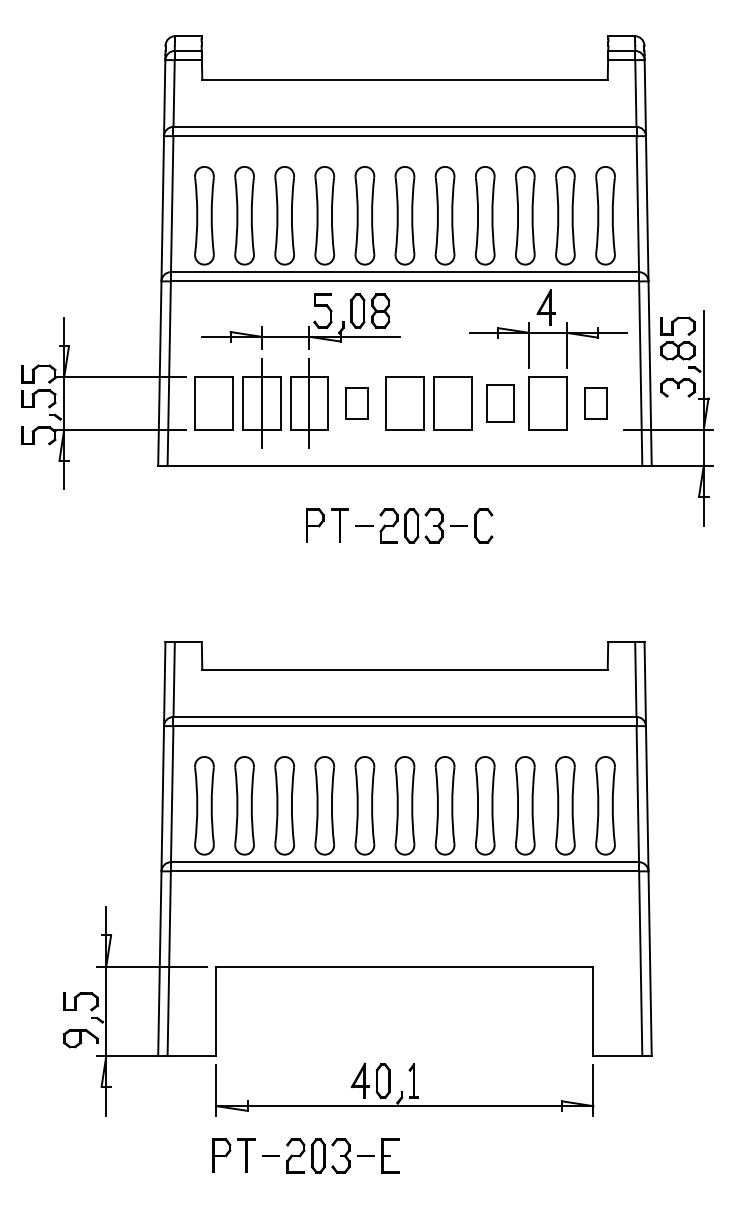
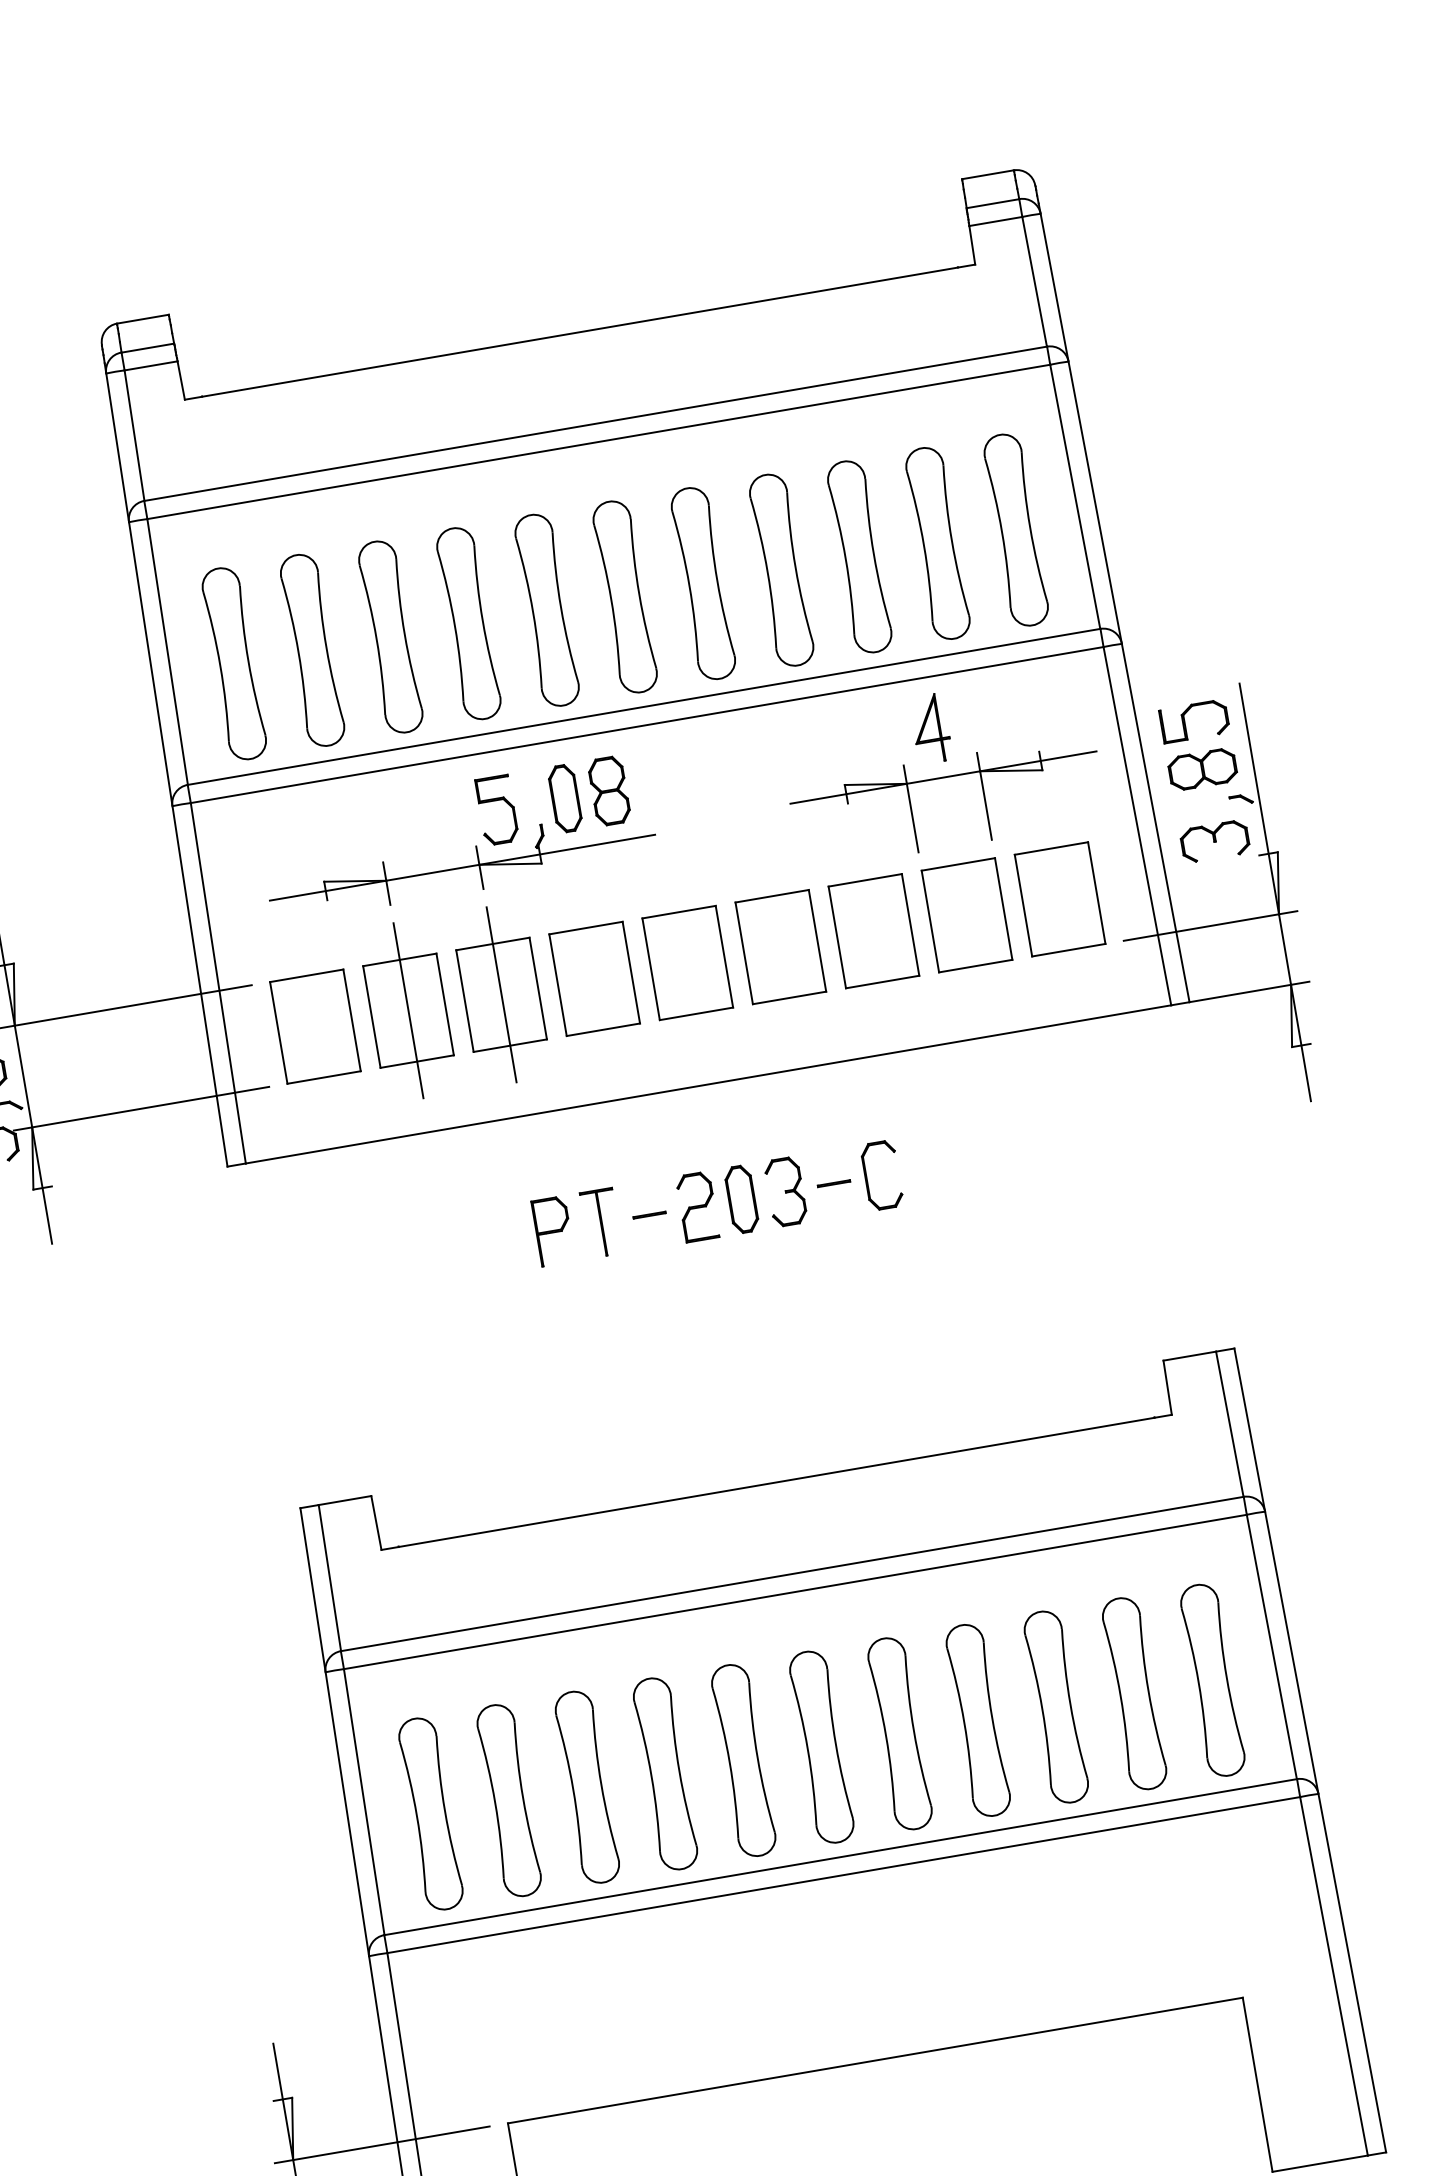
part: (356, 403) -> (593, 979), size x1.67
part: (500, 403) -> (873, 931), size x1.43
part: (595, 403) -> (1059, 899), size x1.67

